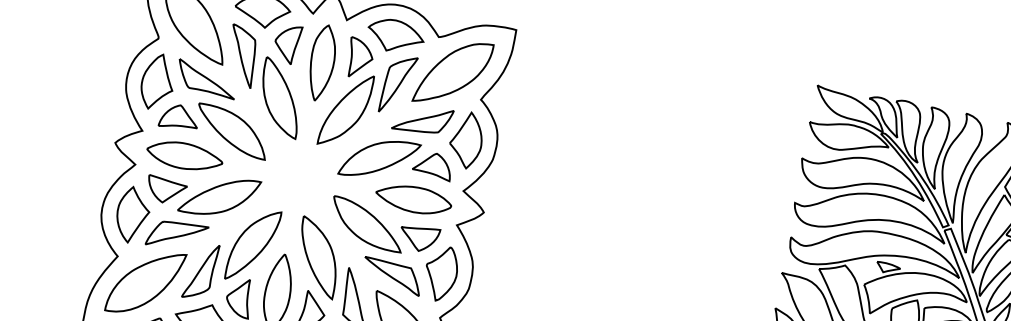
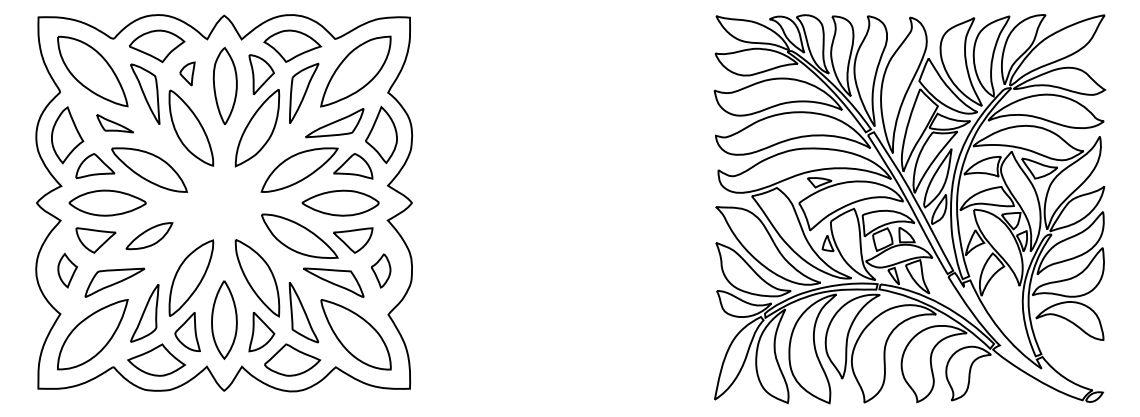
part: (287, 43) -> (187, 73), size x0.6
part: (207, 79) -> (115, 123), size x0.6
part: (219, 195) -> (149, 235), size x0.6
part: (132, 214) -> (67, 270), size x0.6
part: (440, 273) -> (380, 270), size x0.6

